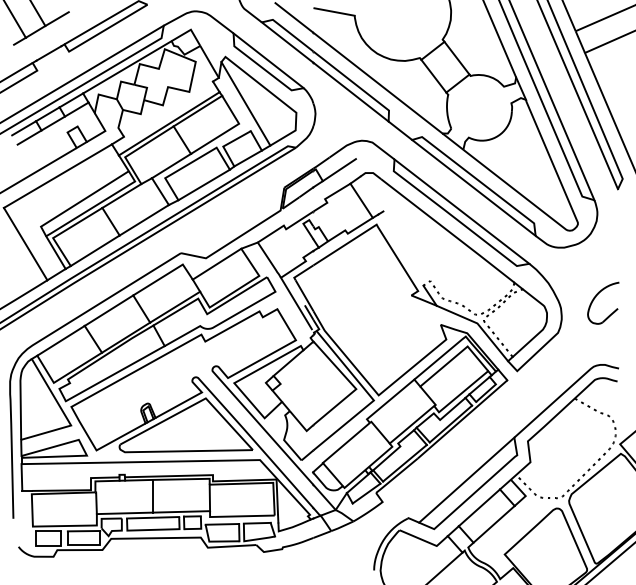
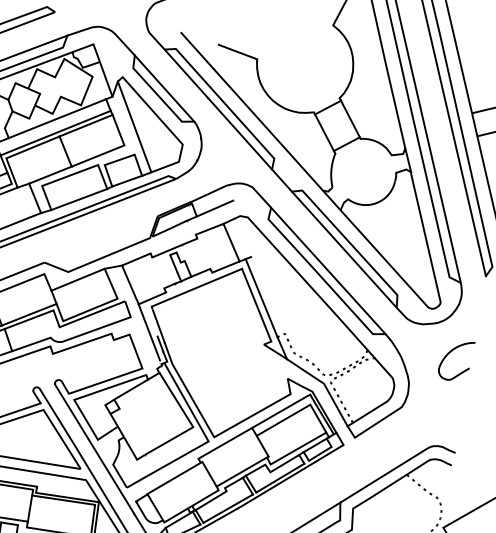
line: (168, 108) -> (57, 117), added
line: (400, 249) -> (261, 297), added
part: (596, 297) -> (450, 353), moved

